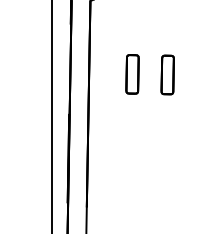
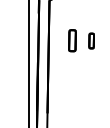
part: (167, 73) -> (91, 40), size x0.7

